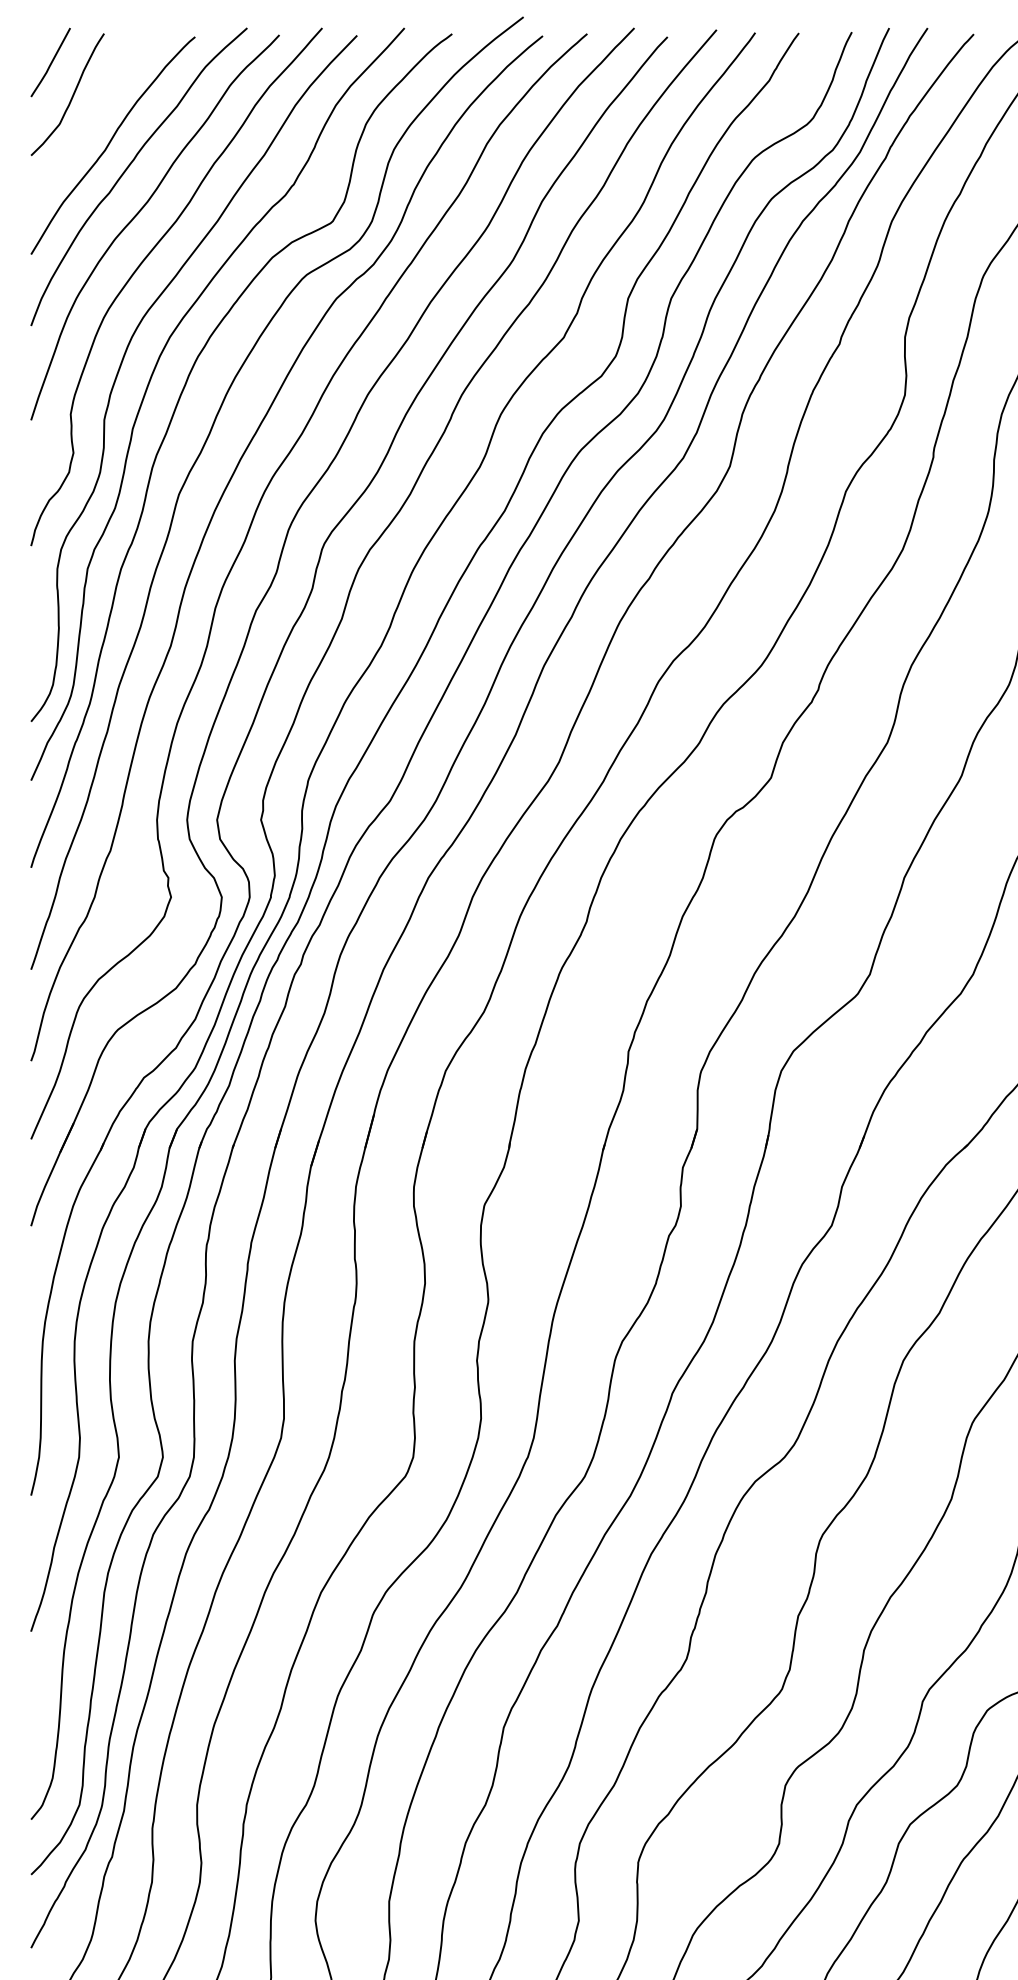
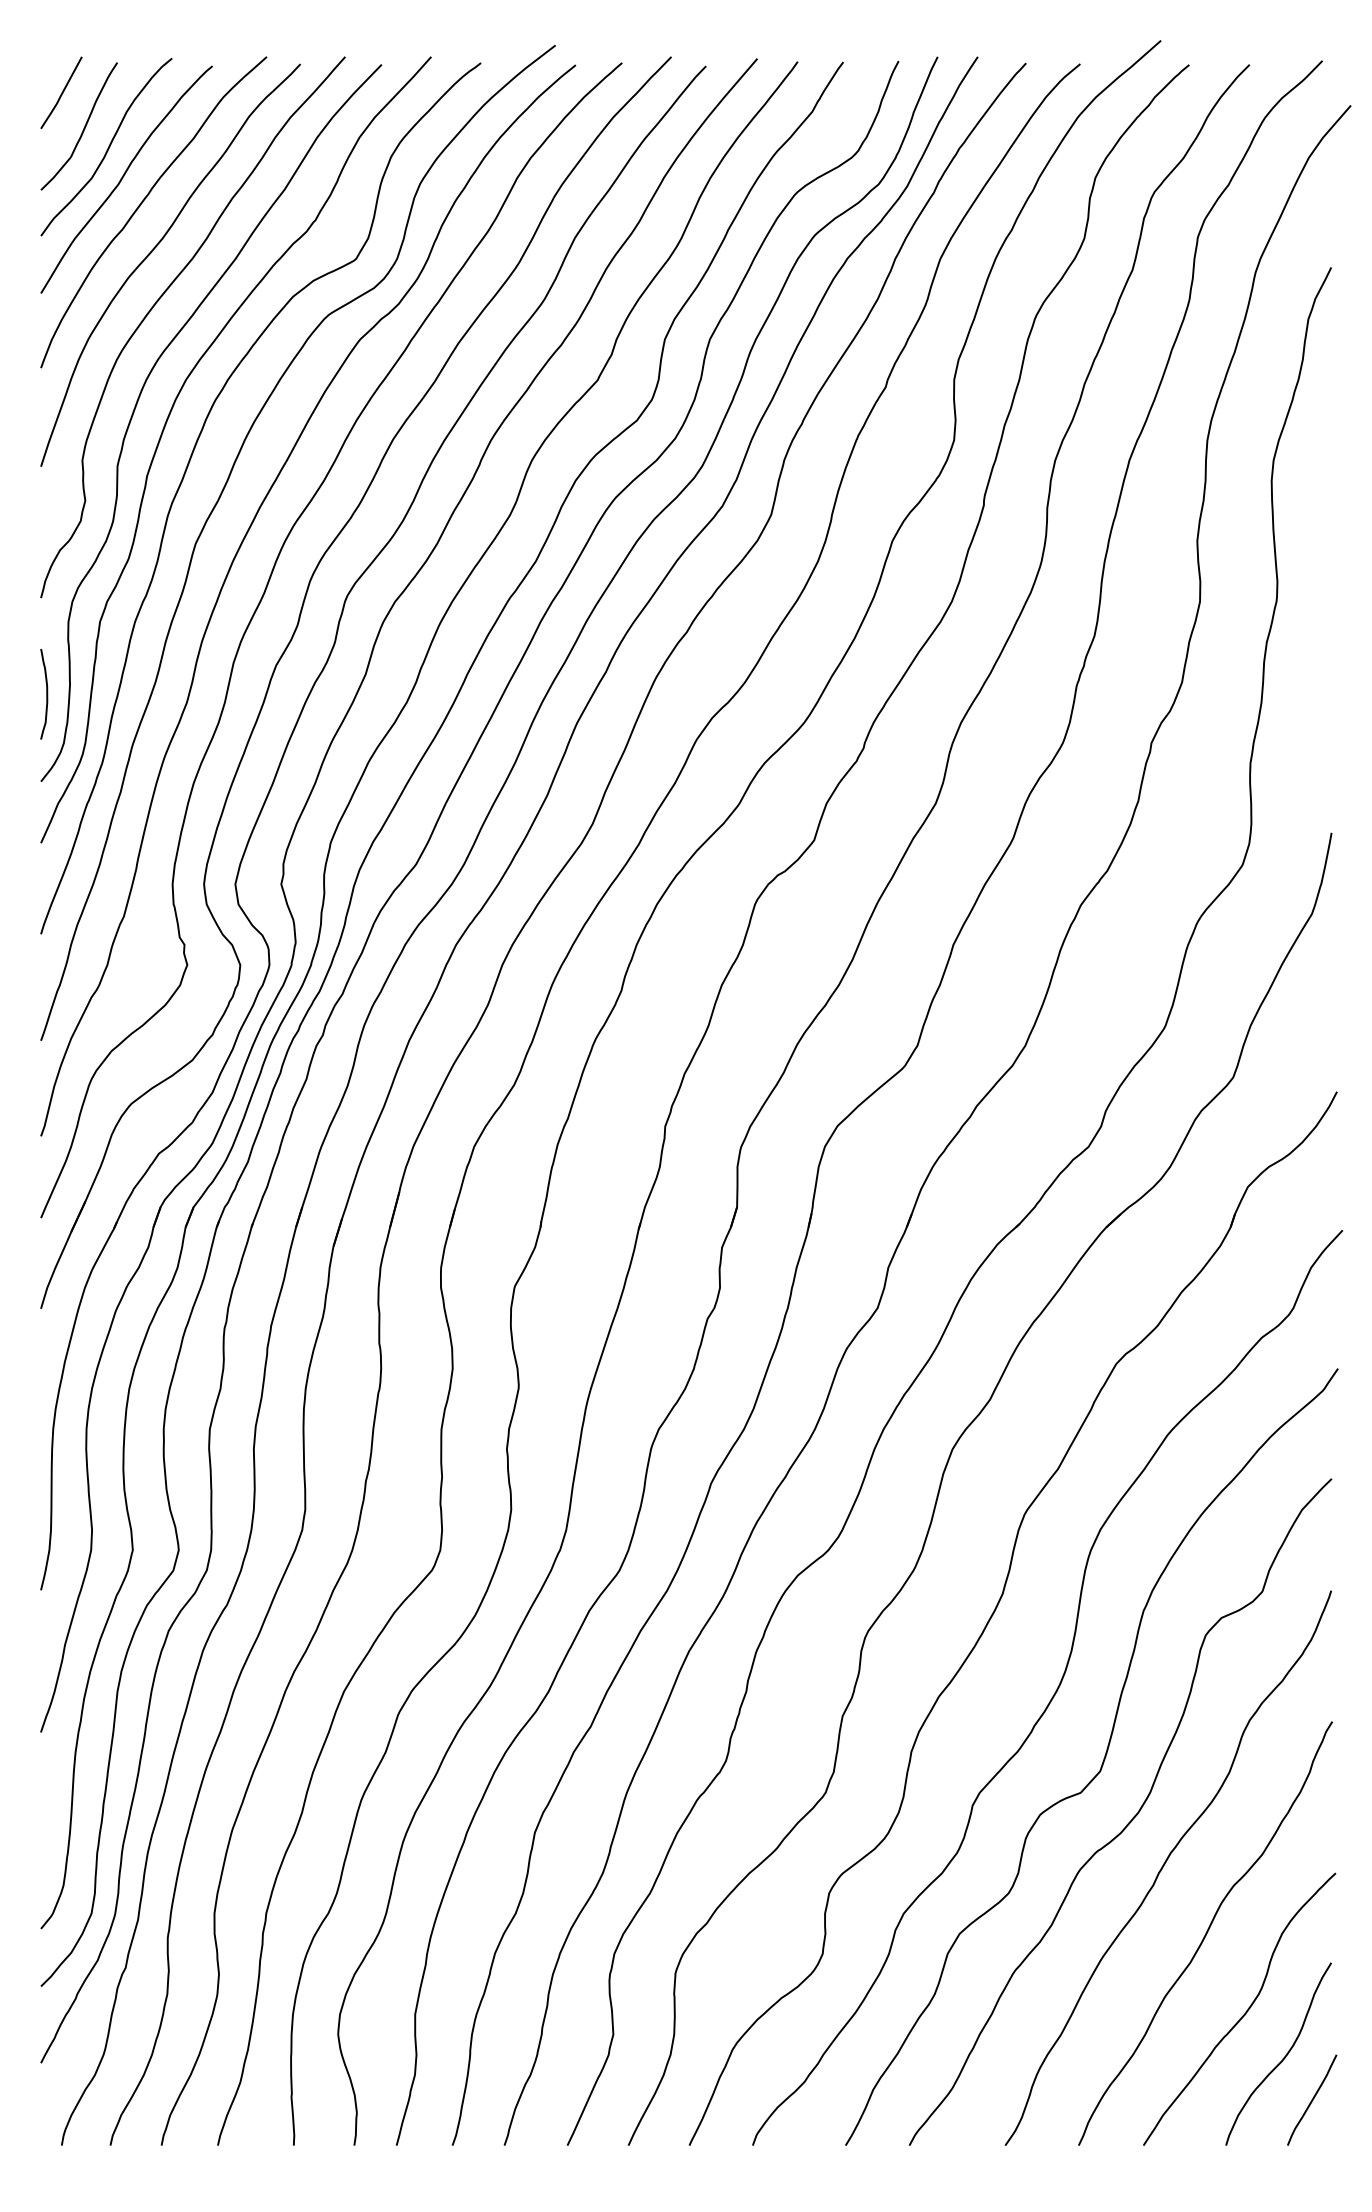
curve: (95, 113) -> (108, 146), added
curve: (36, 637) -> (46, 693), added

